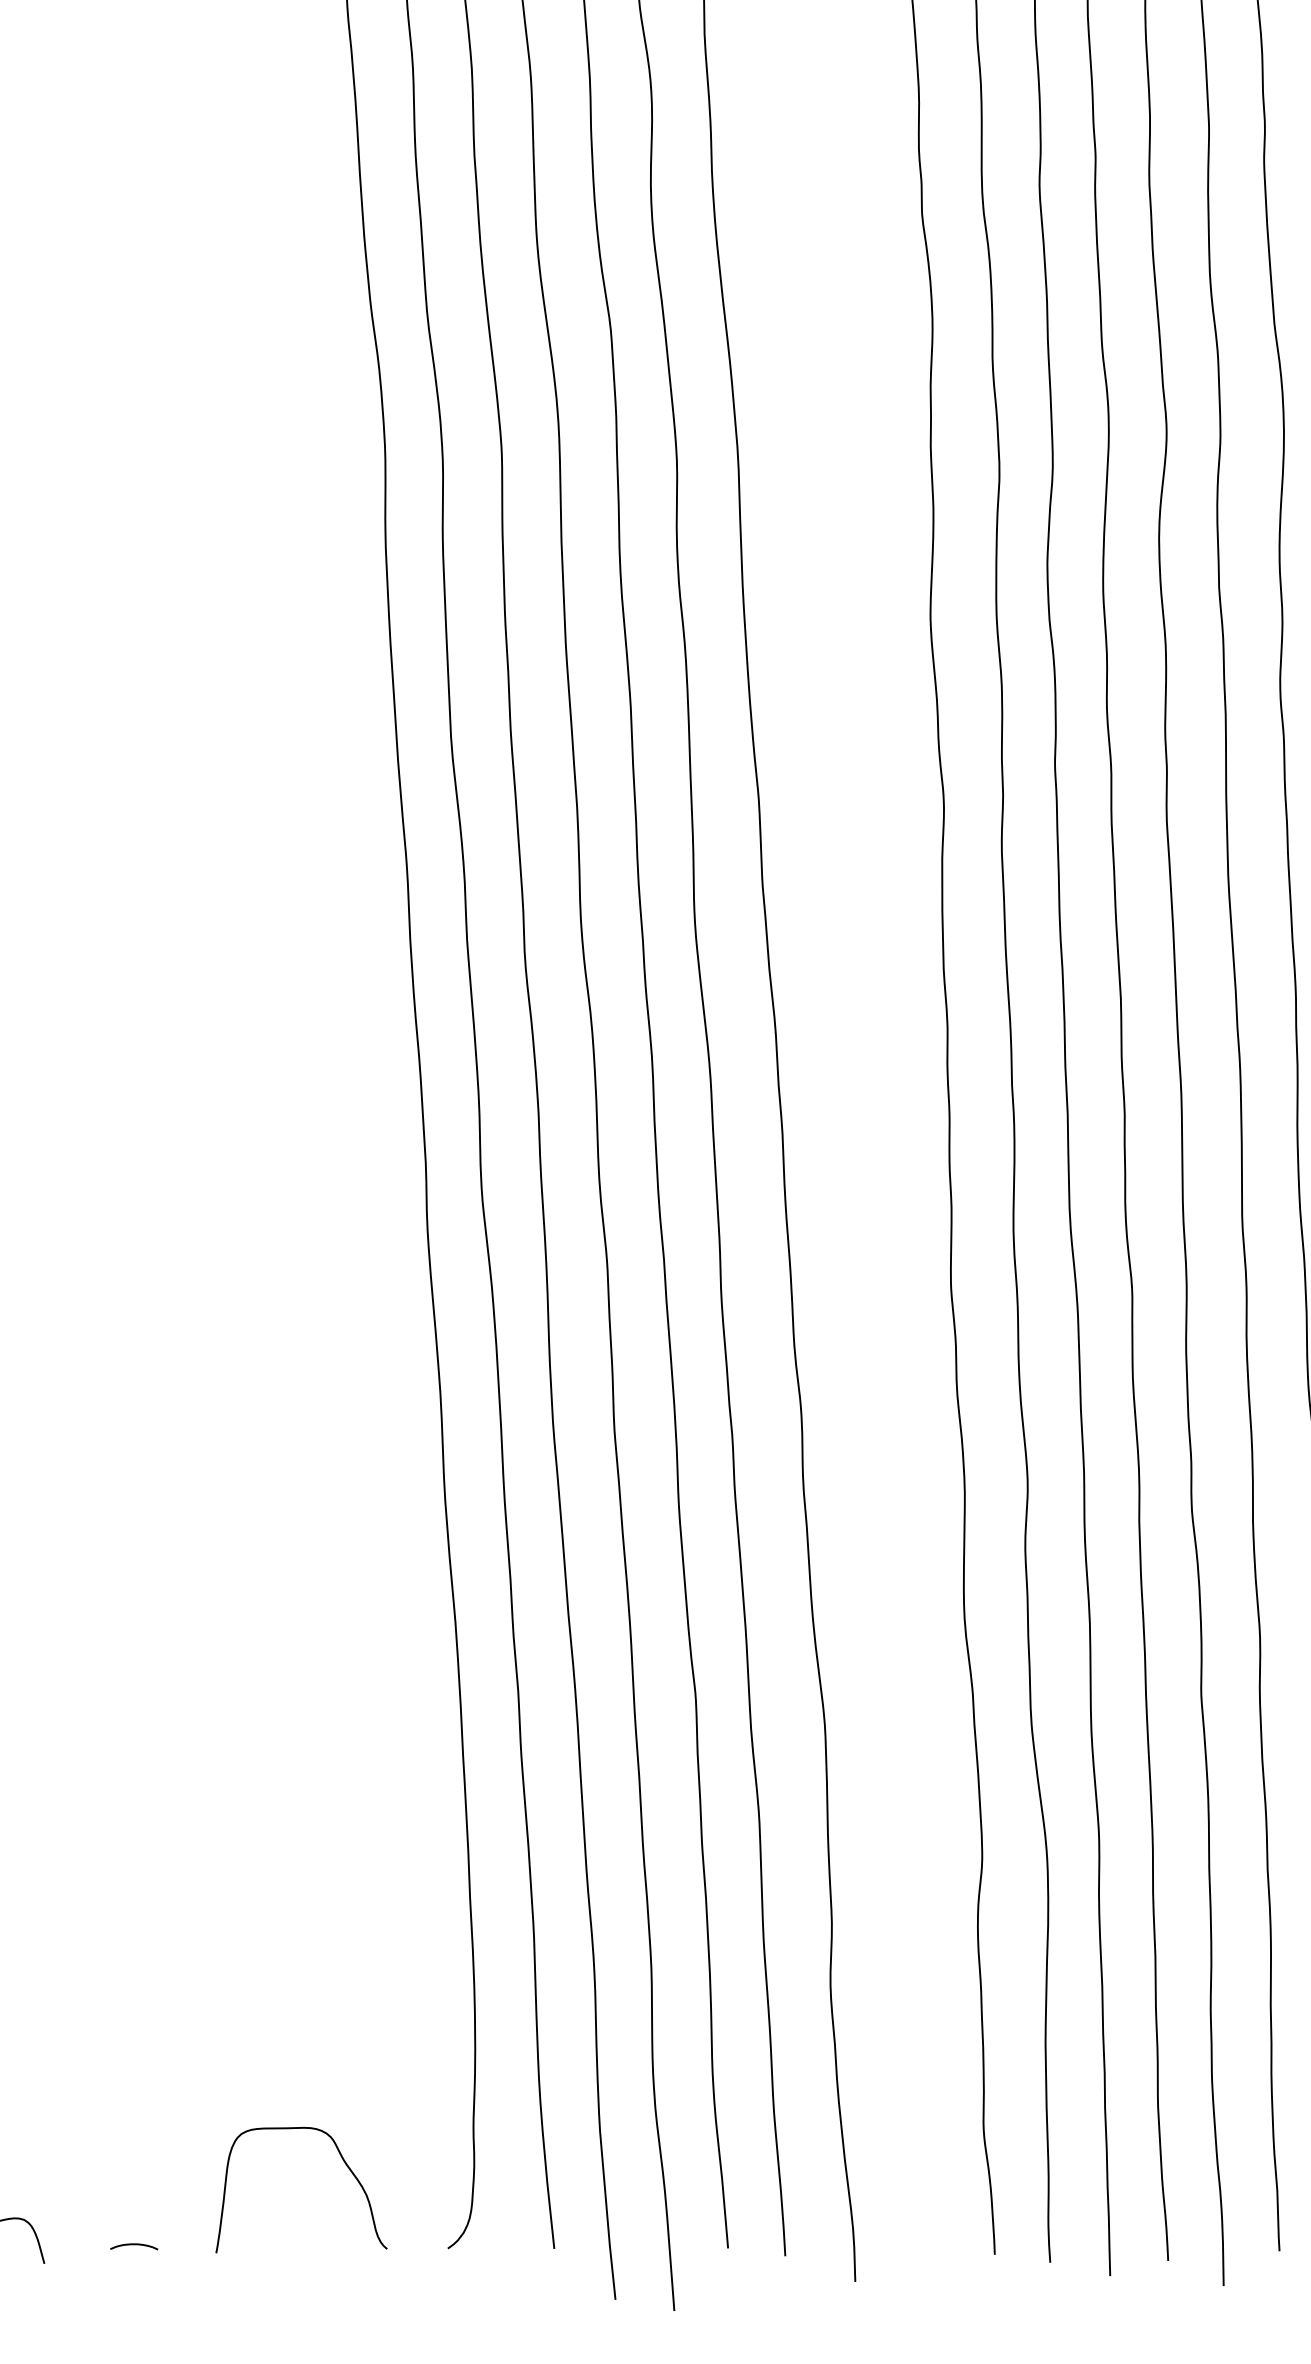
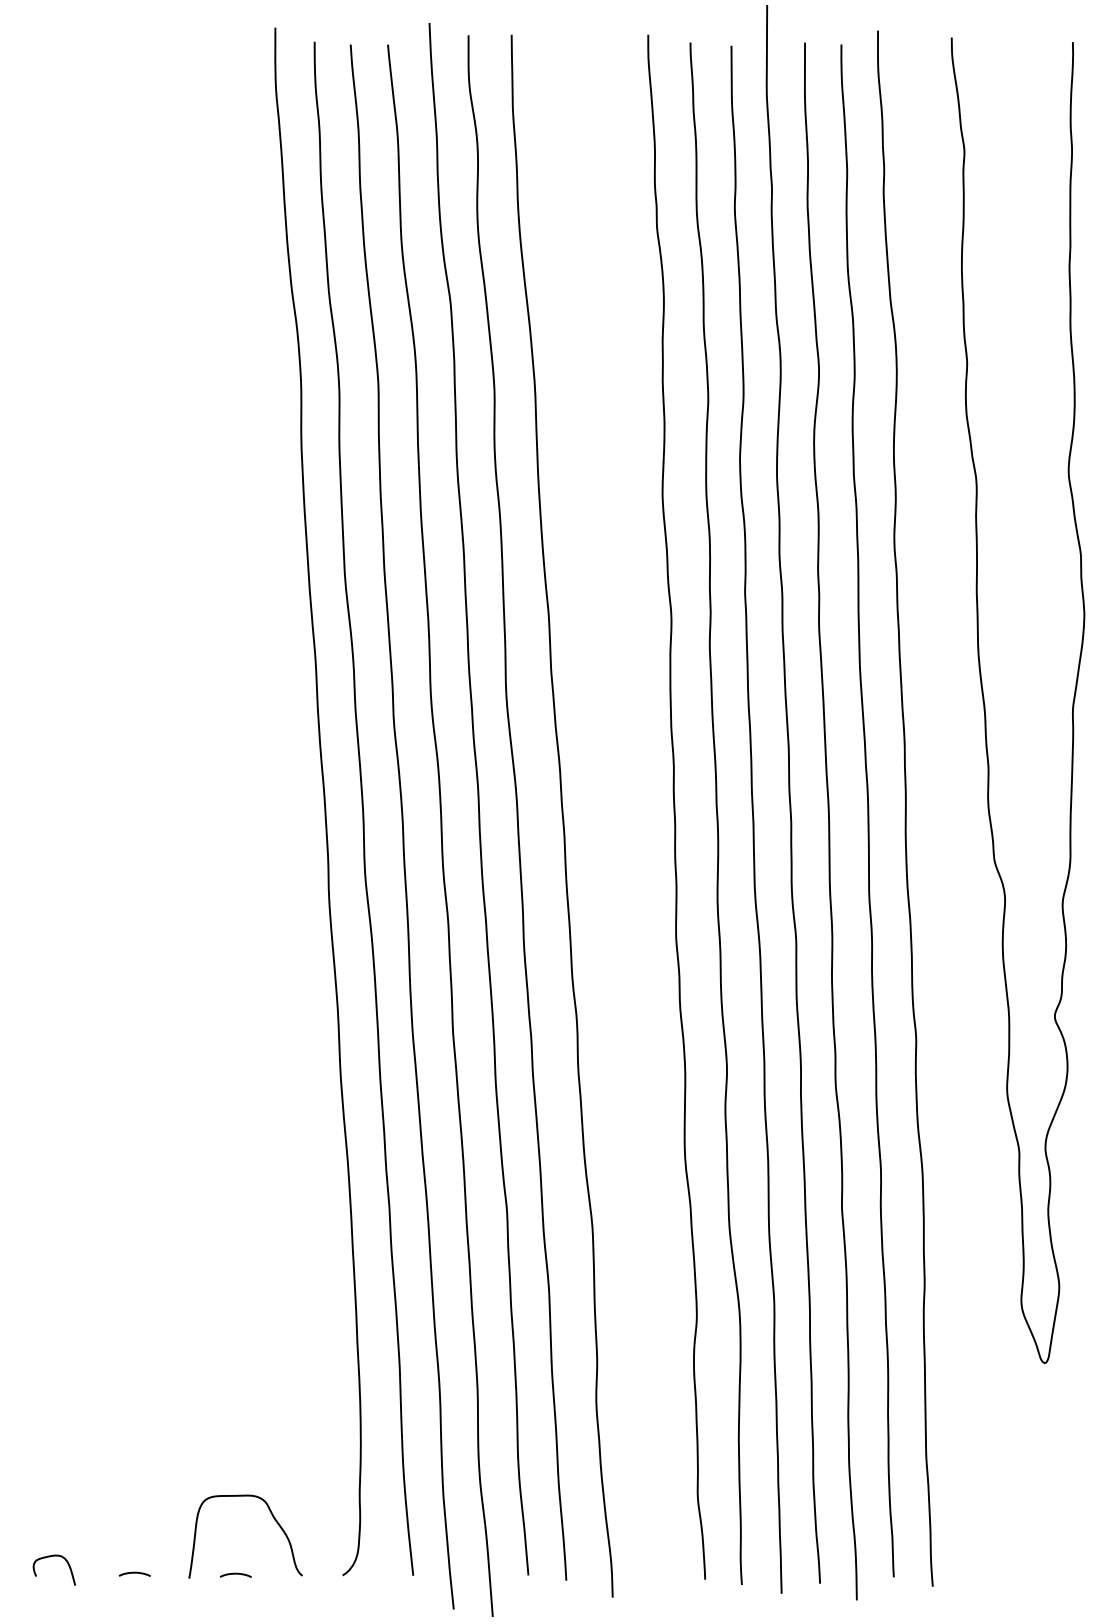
curve: (286, 2246) -> (235, 1574), added

